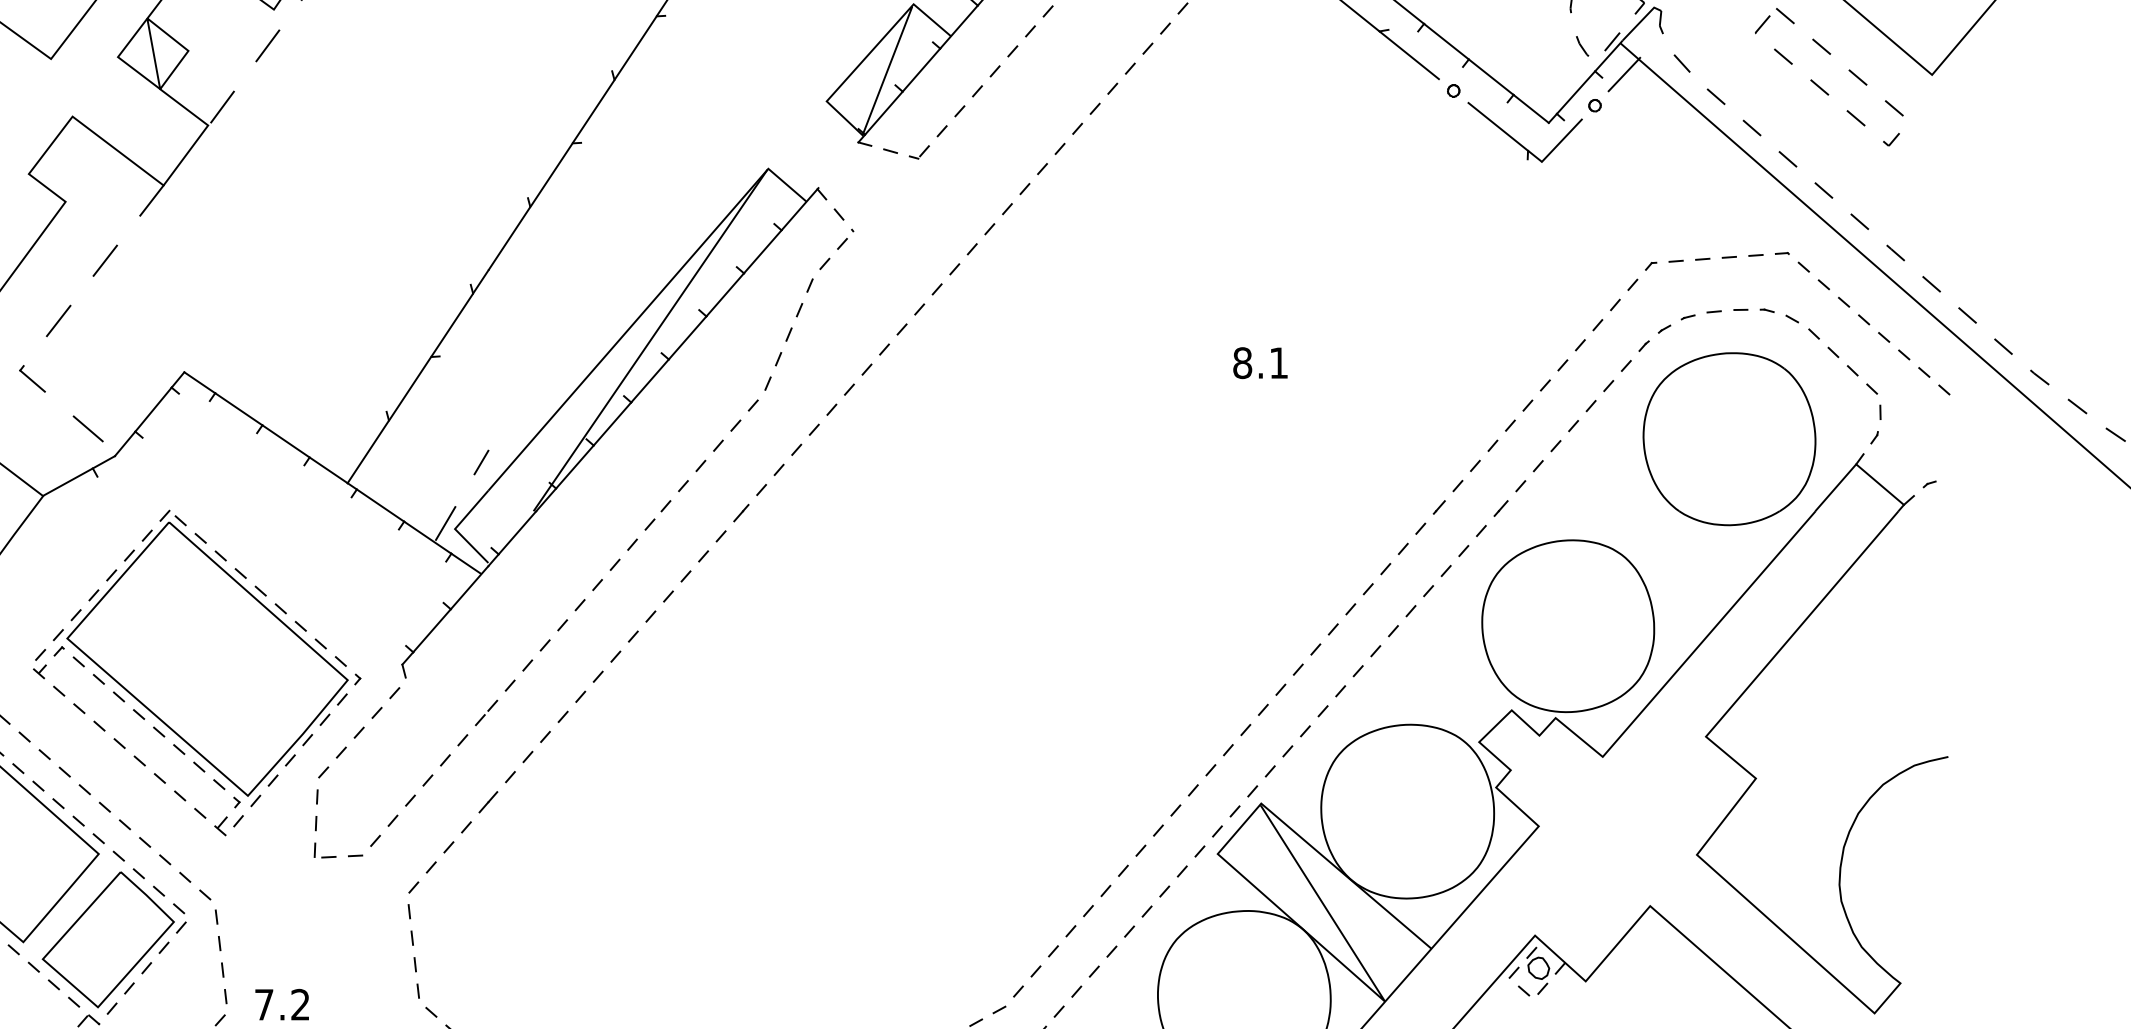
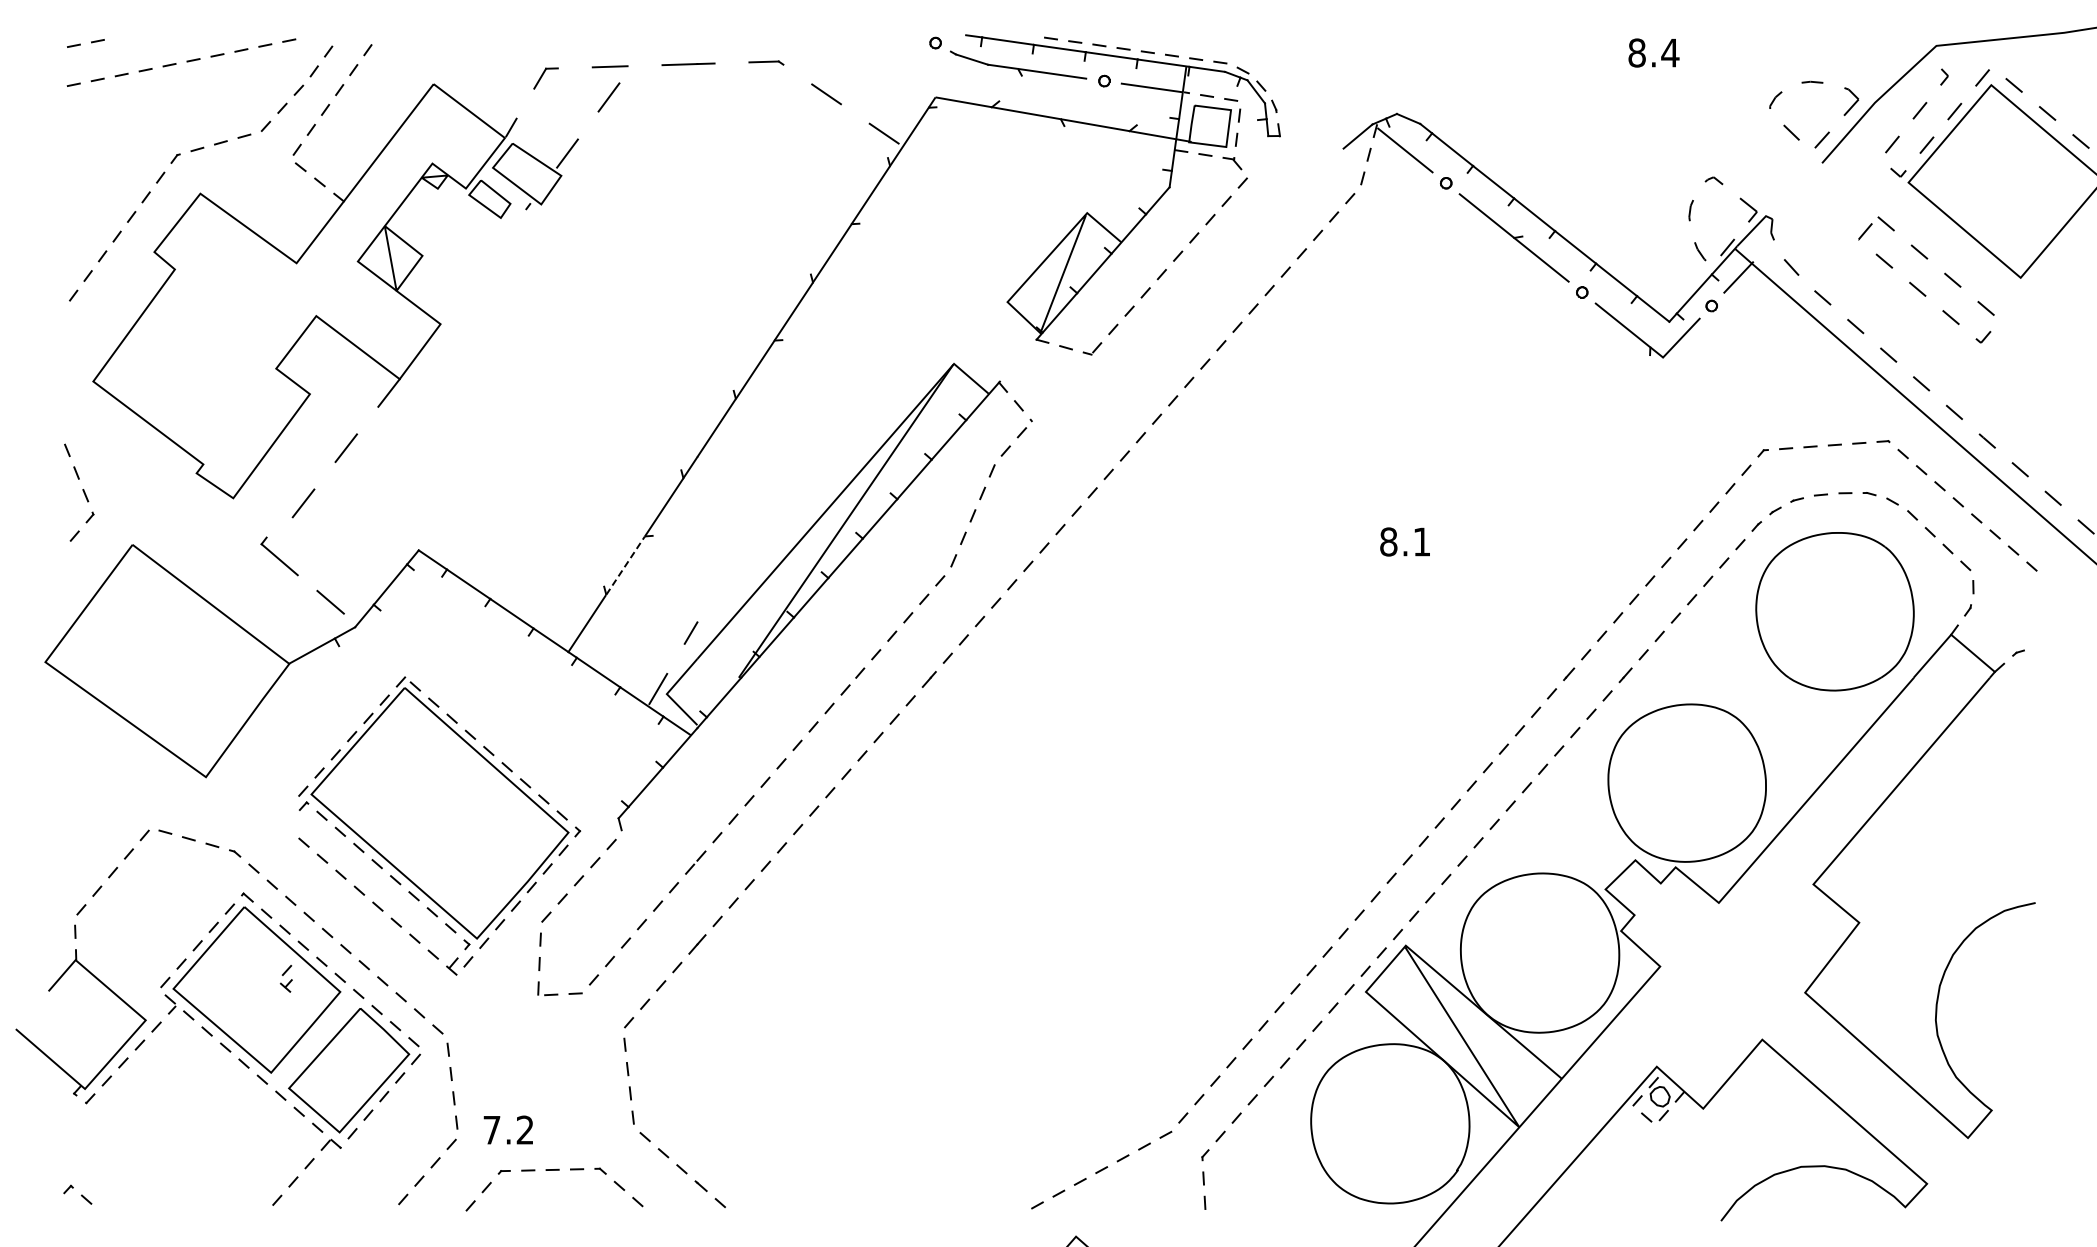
line: (266, 46) -> (494, 251), removed
line: (222, 107) -> (453, 307), removed
part: (32, 378) -> (279, 556), size x1.6
line: (409, 388) -> (625, 565), solid -> dashed
part: (38, 663) -> (285, 978), moved

